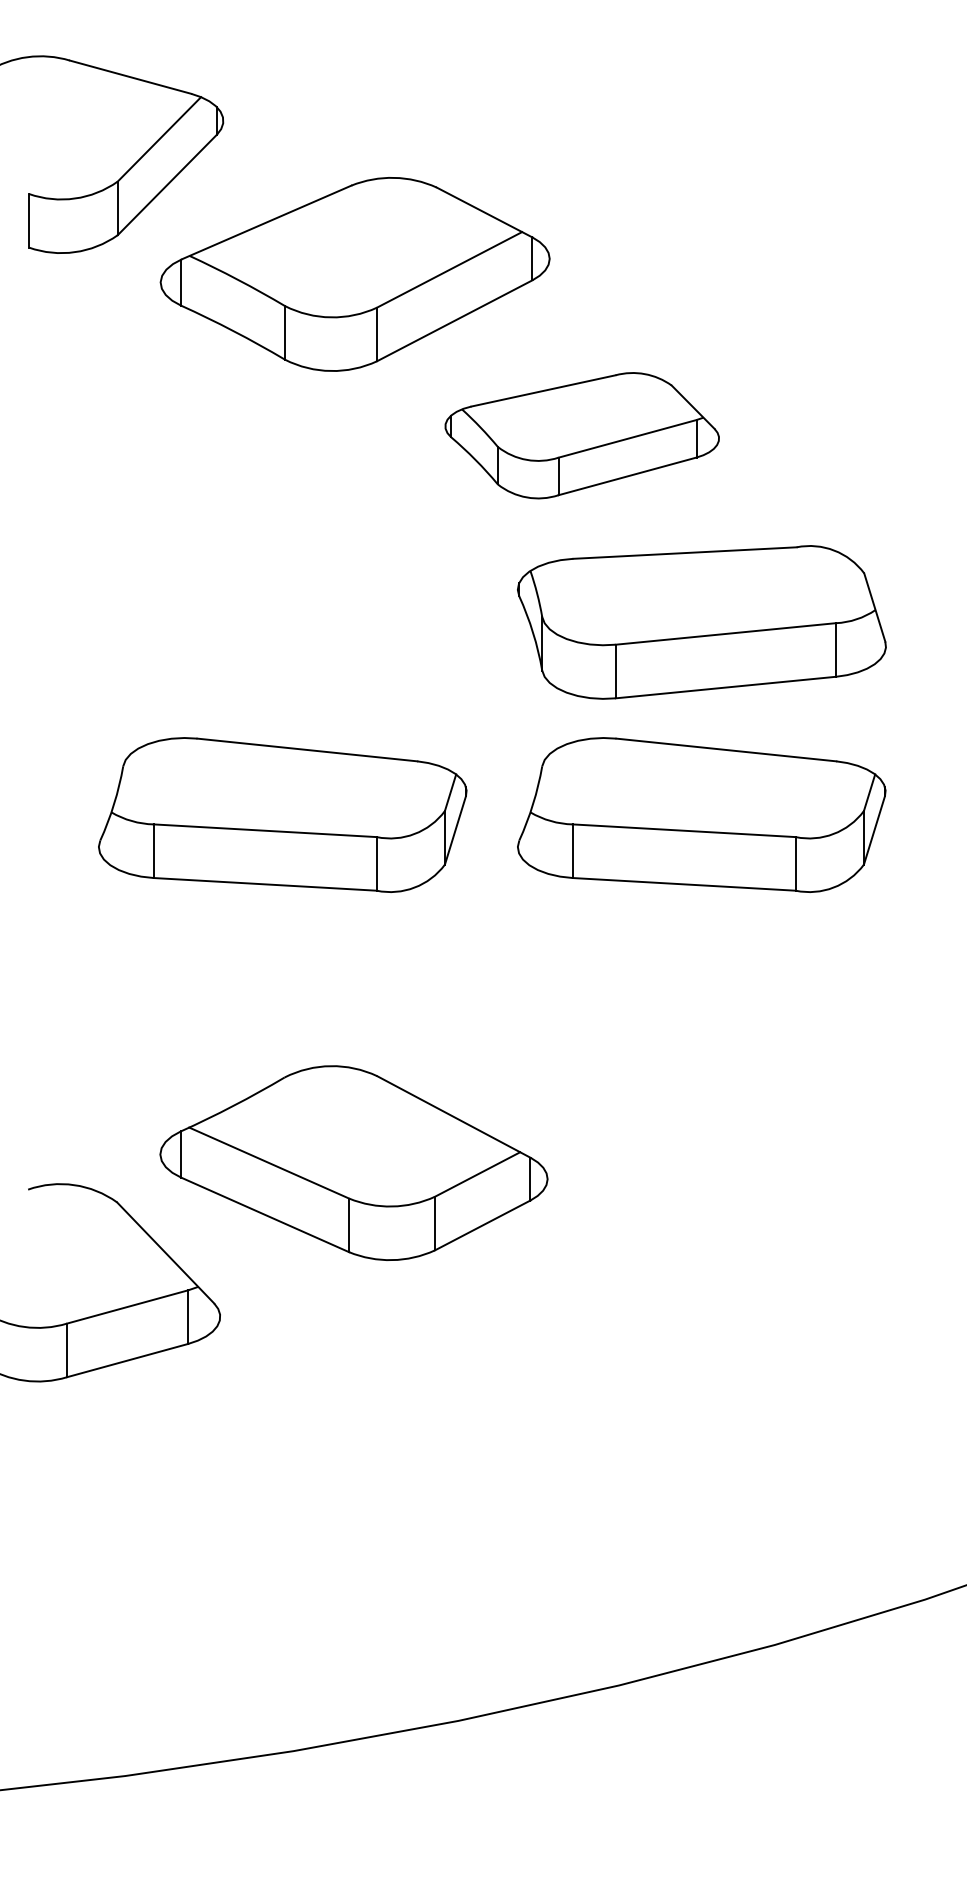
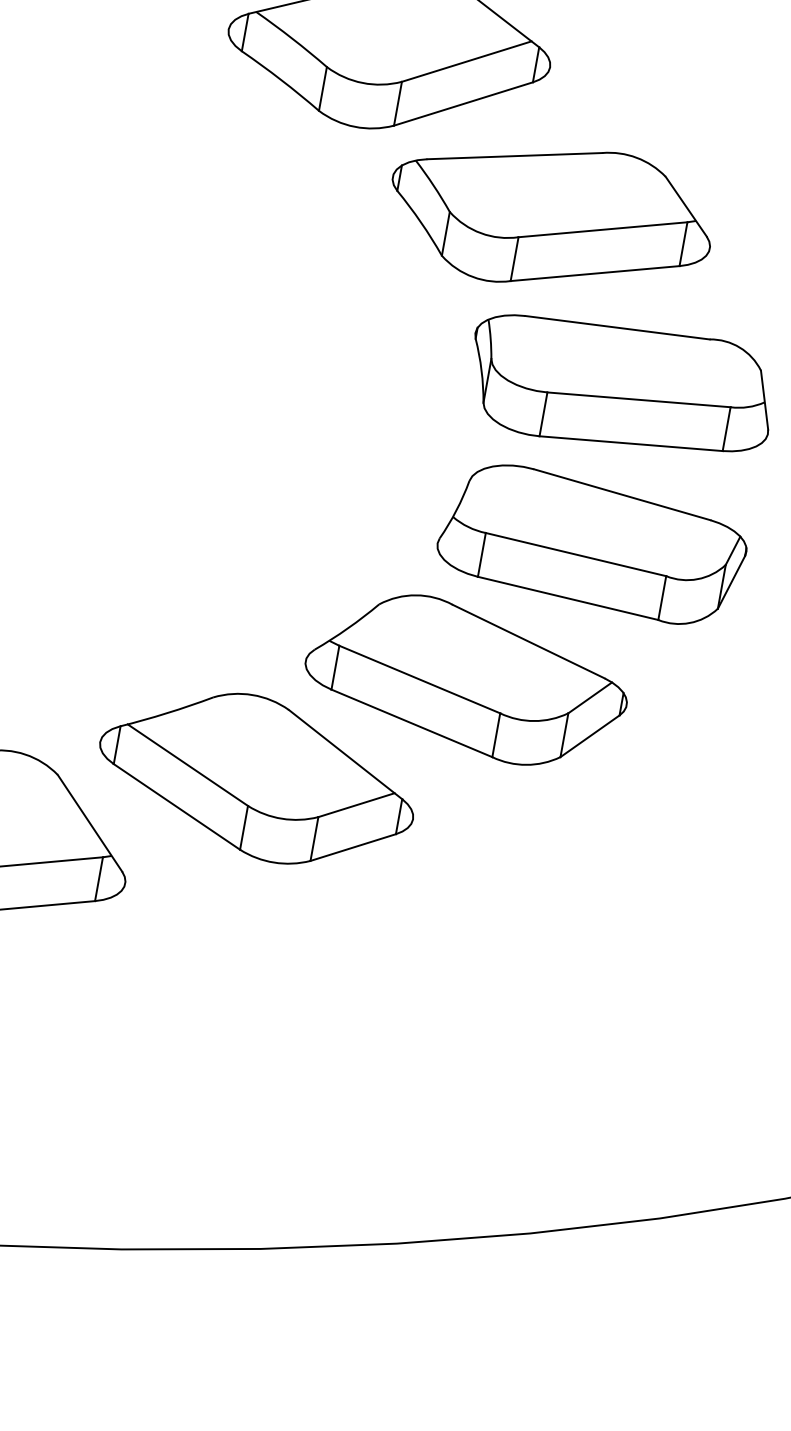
part: (582, 435) -> (550, 216), size x1.43
part: (282, 814) -> (250, 482), removed
part: (581, 1001) -> (466, 679), added

